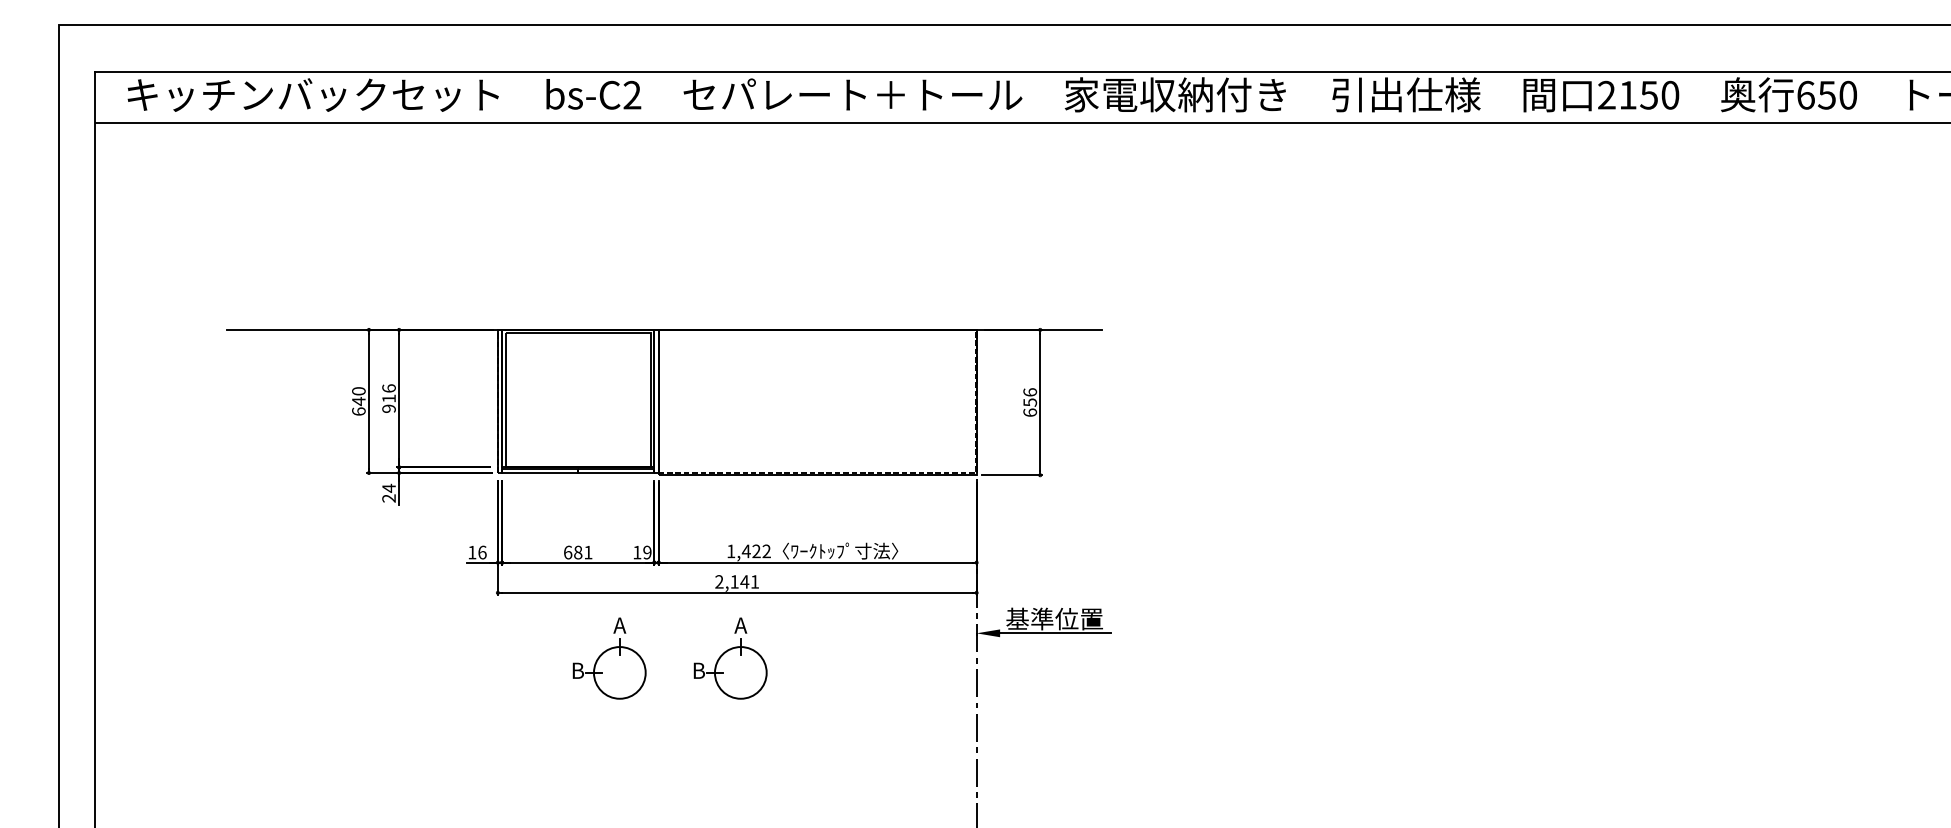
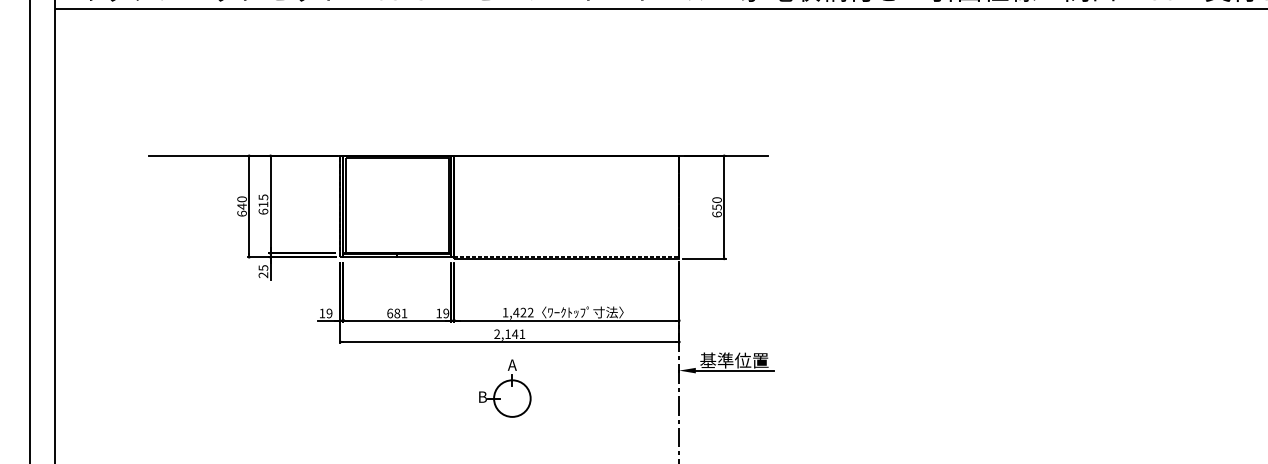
text: (1029, 392) -> (716, 200), 656 -> 650
text: (388, 398) -> (263, 204), 916 -> 615
text: (388, 487) -> (263, 267), 24 -> 25
text: (482, 552) -> (329, 313), 16 -> 19
part: (609, 658) -> (419, 388), removed

